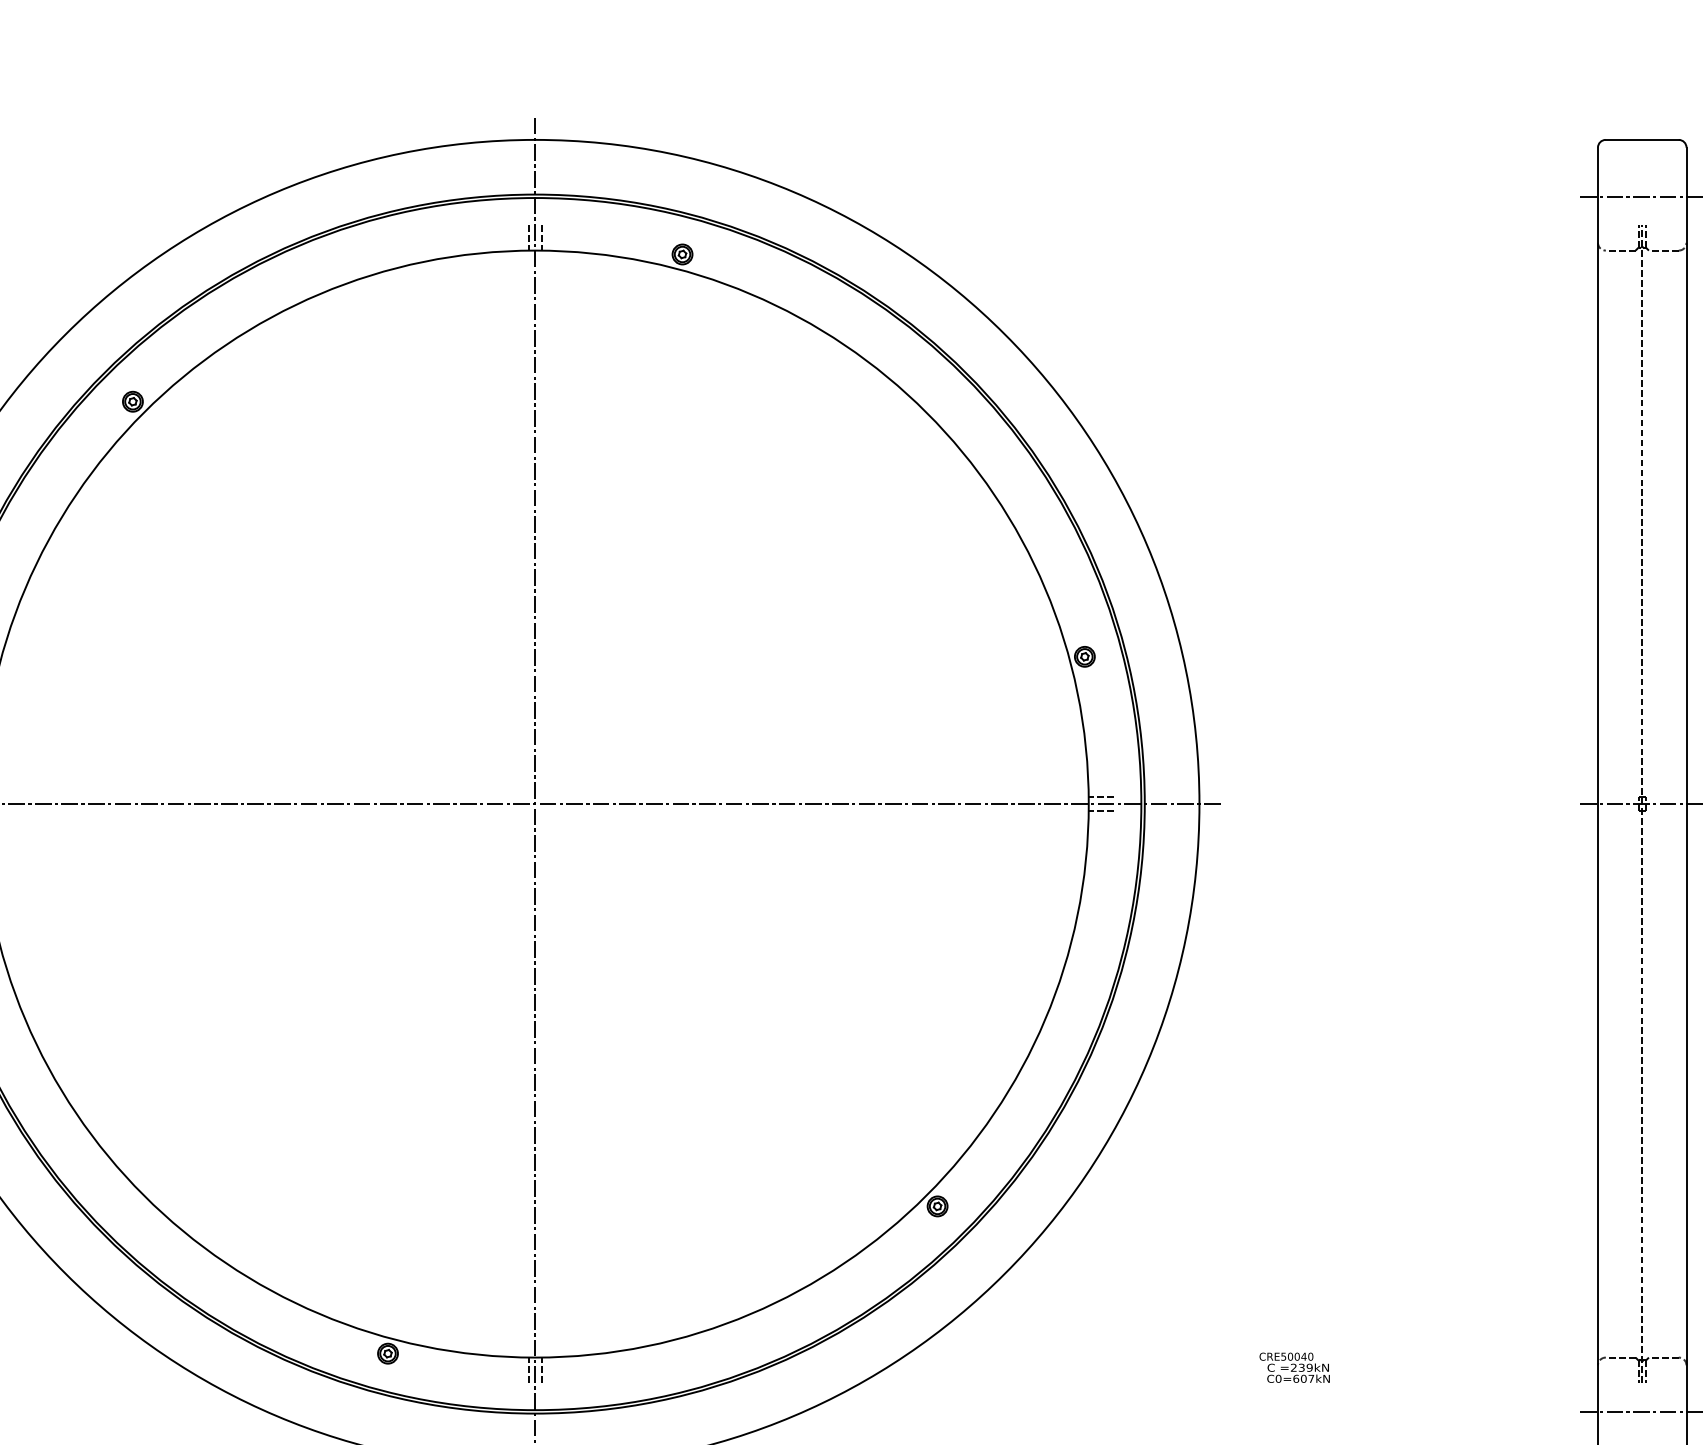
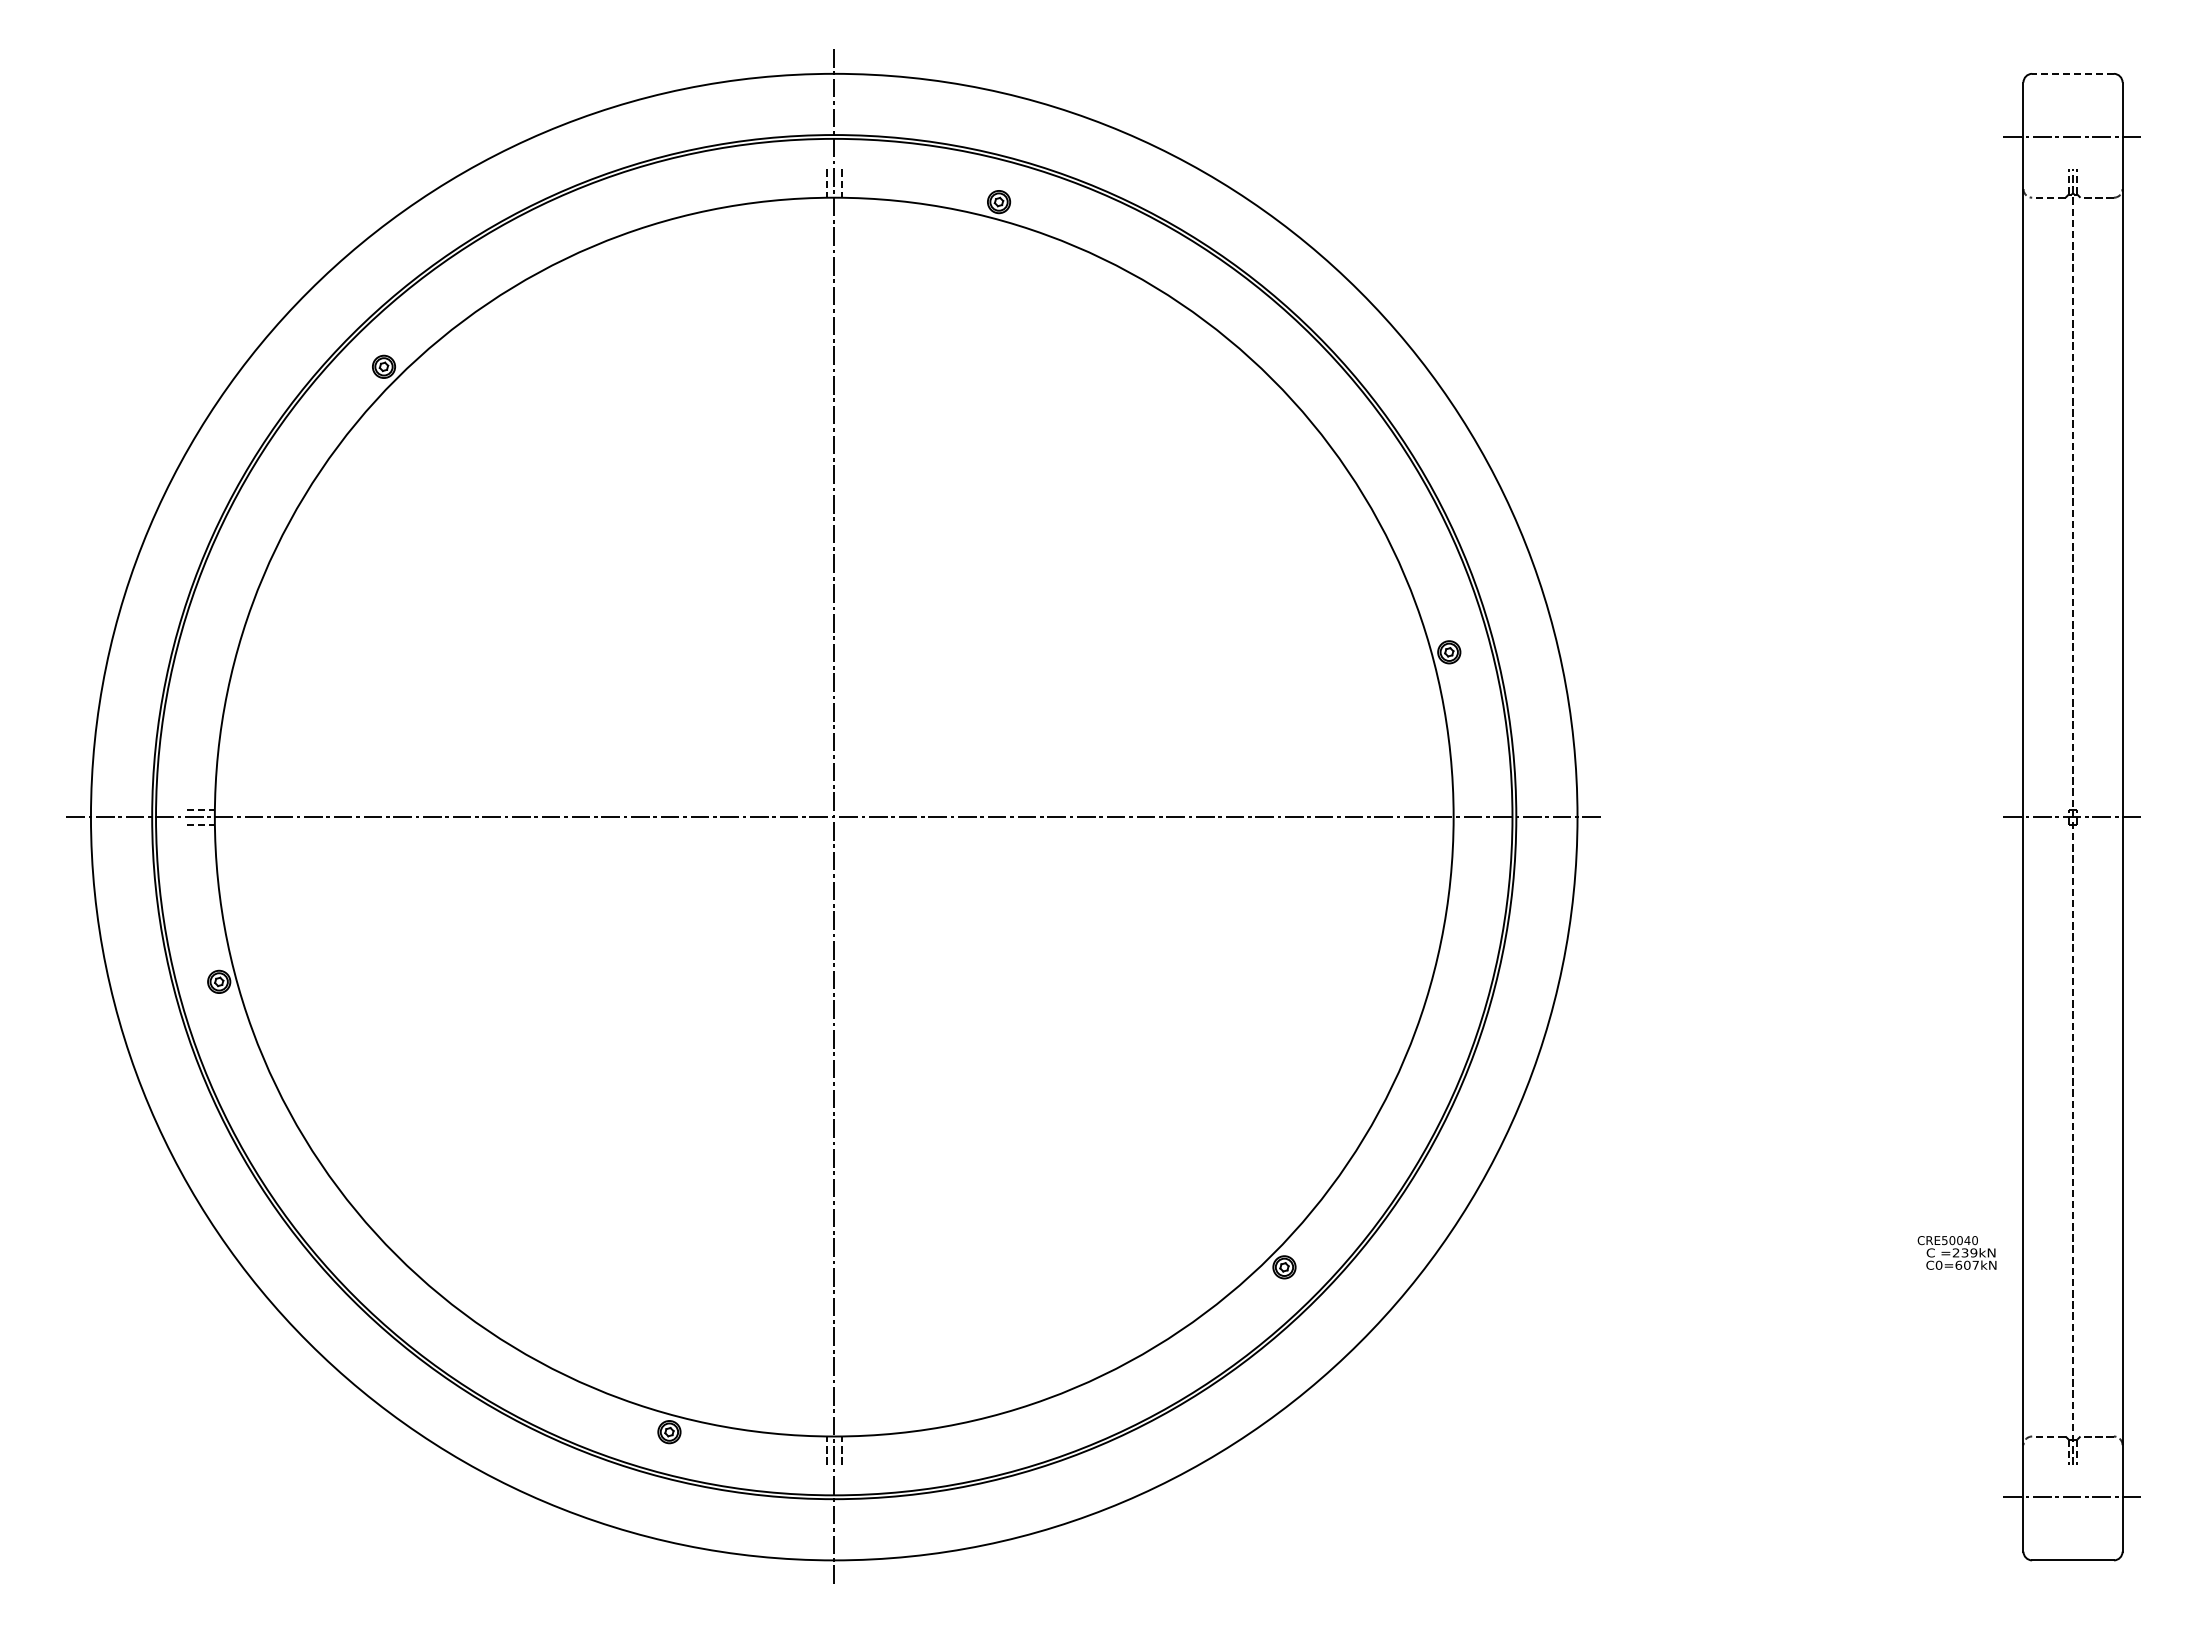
line: (1642, 139) -> (2073, 73), solid -> dashed
line: (1101, 797) -> (1467, 809), removed
line: (1101, 810) -> (1467, 824), removed
text: (1294, 1367) -> (1956, 1252), moved

